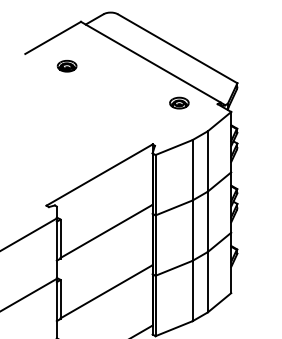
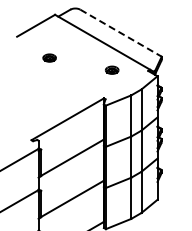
line: (178, 49) -> (121, 33), solid -> dashed
part: (66, 65) -> (49, 57), moved
part: (178, 102) -> (111, 69), moved

